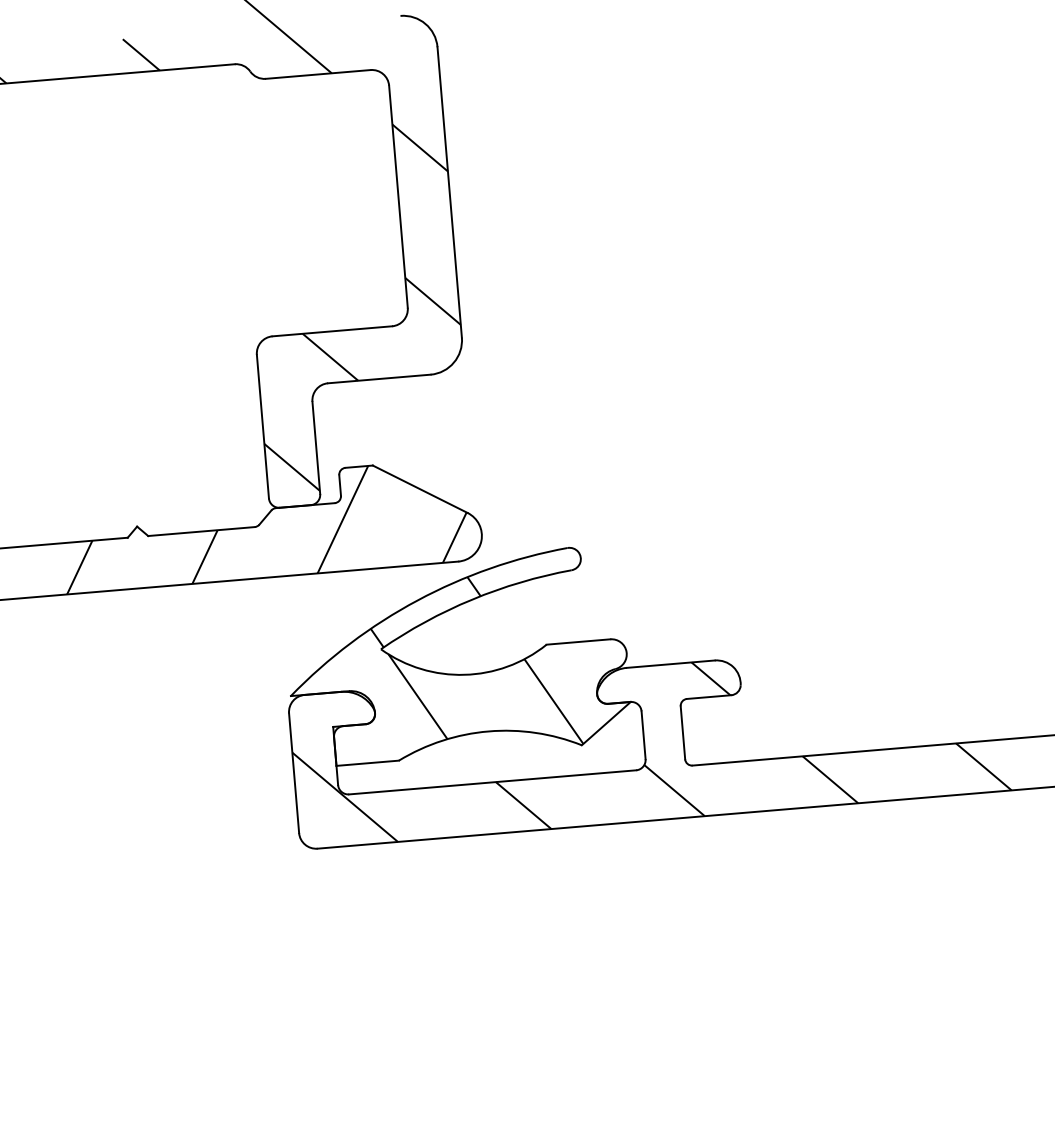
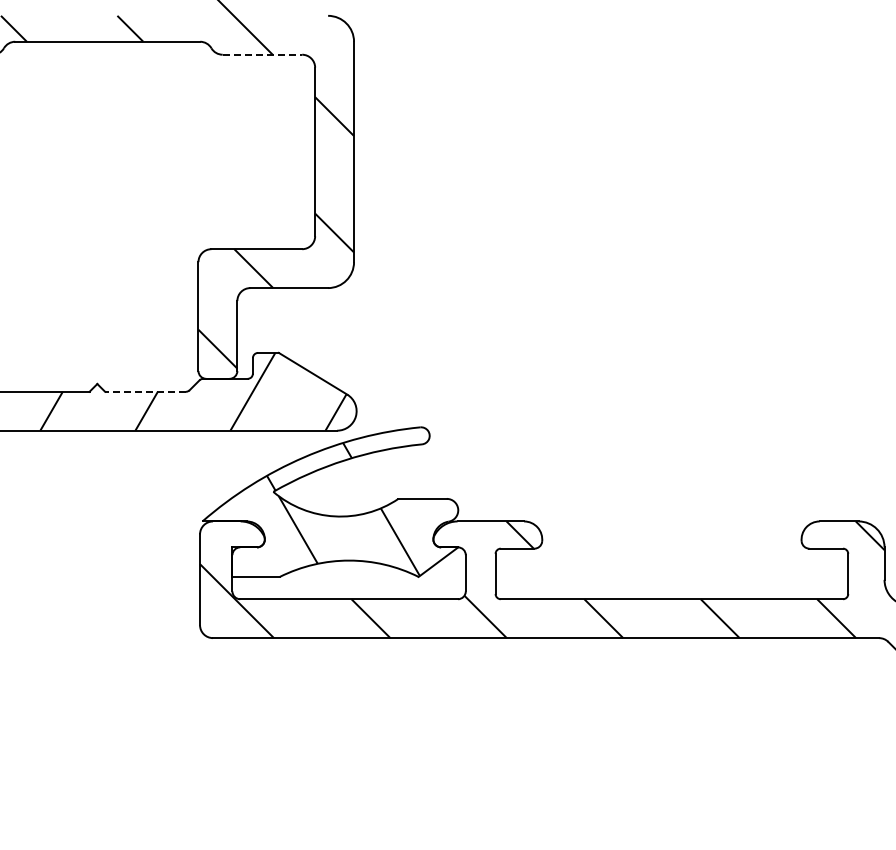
line: (318, 74) -> (262, 54), solid -> dashed
line: (201, 531) -> (145, 391), solid -> dashed

